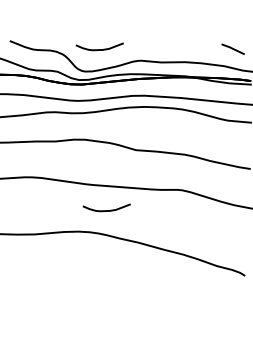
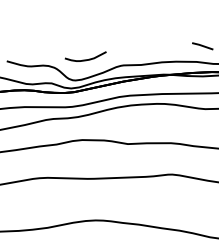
curve: (106, 210) -> (108, 199), removed

